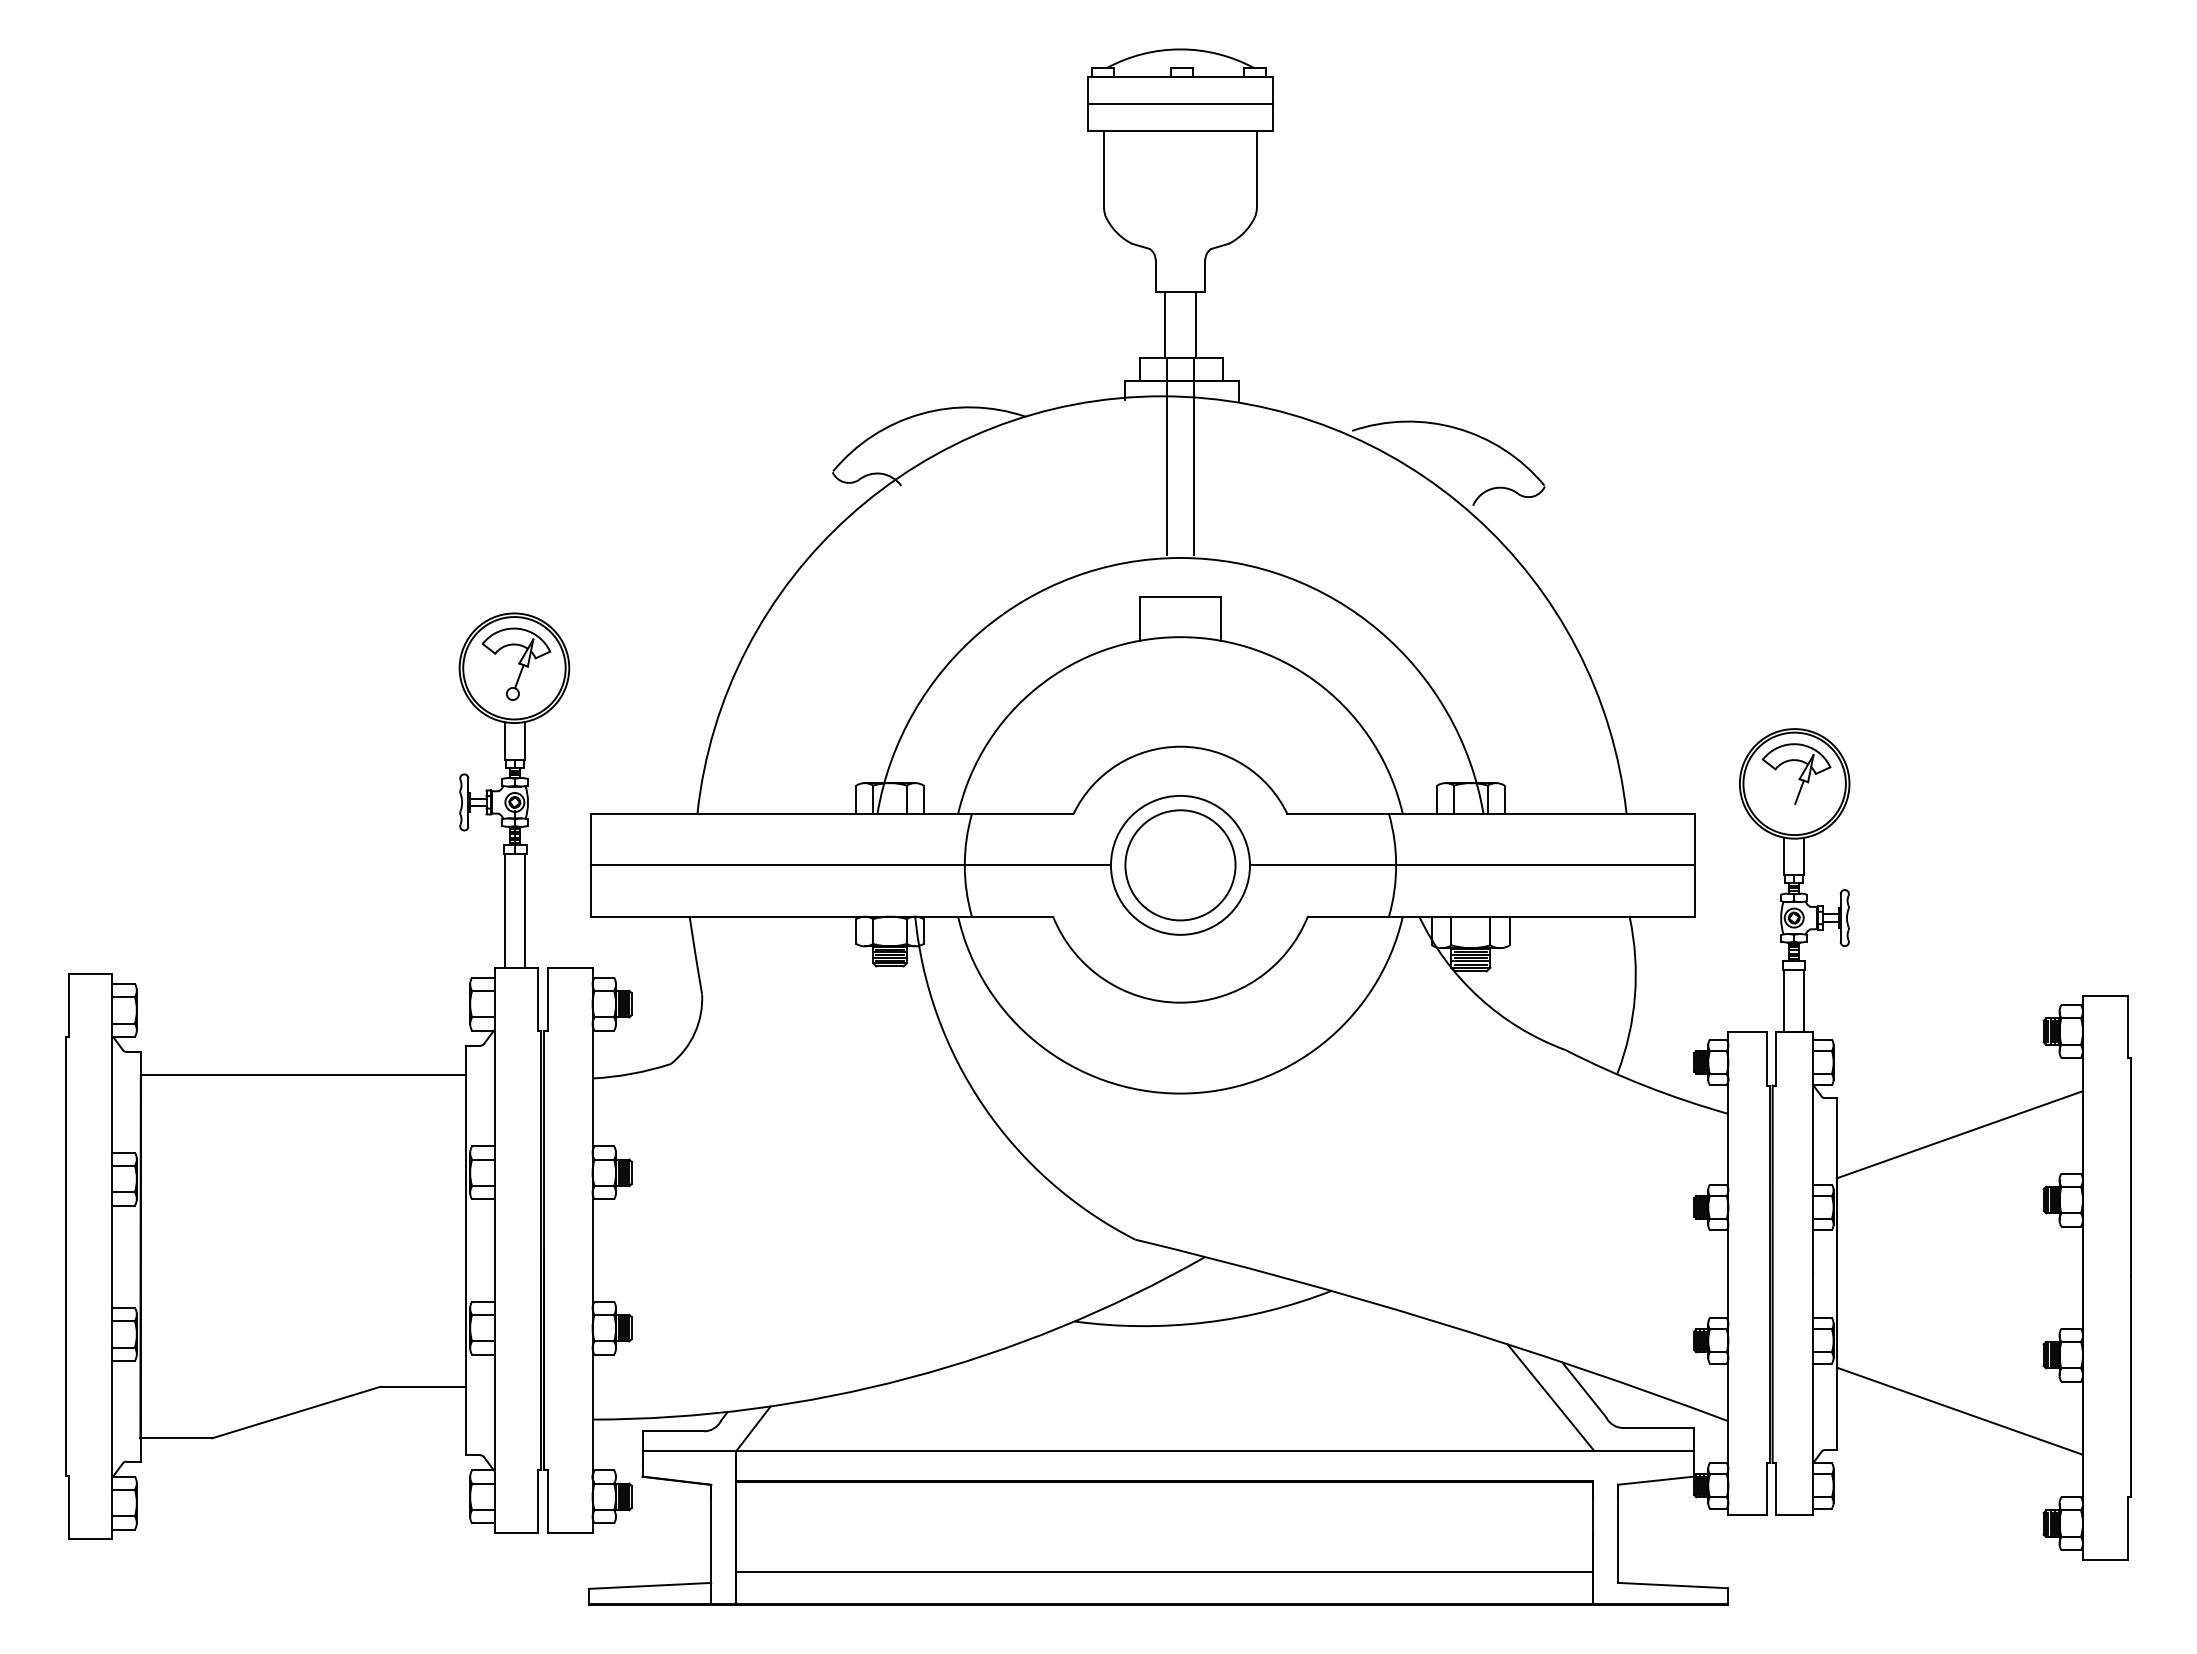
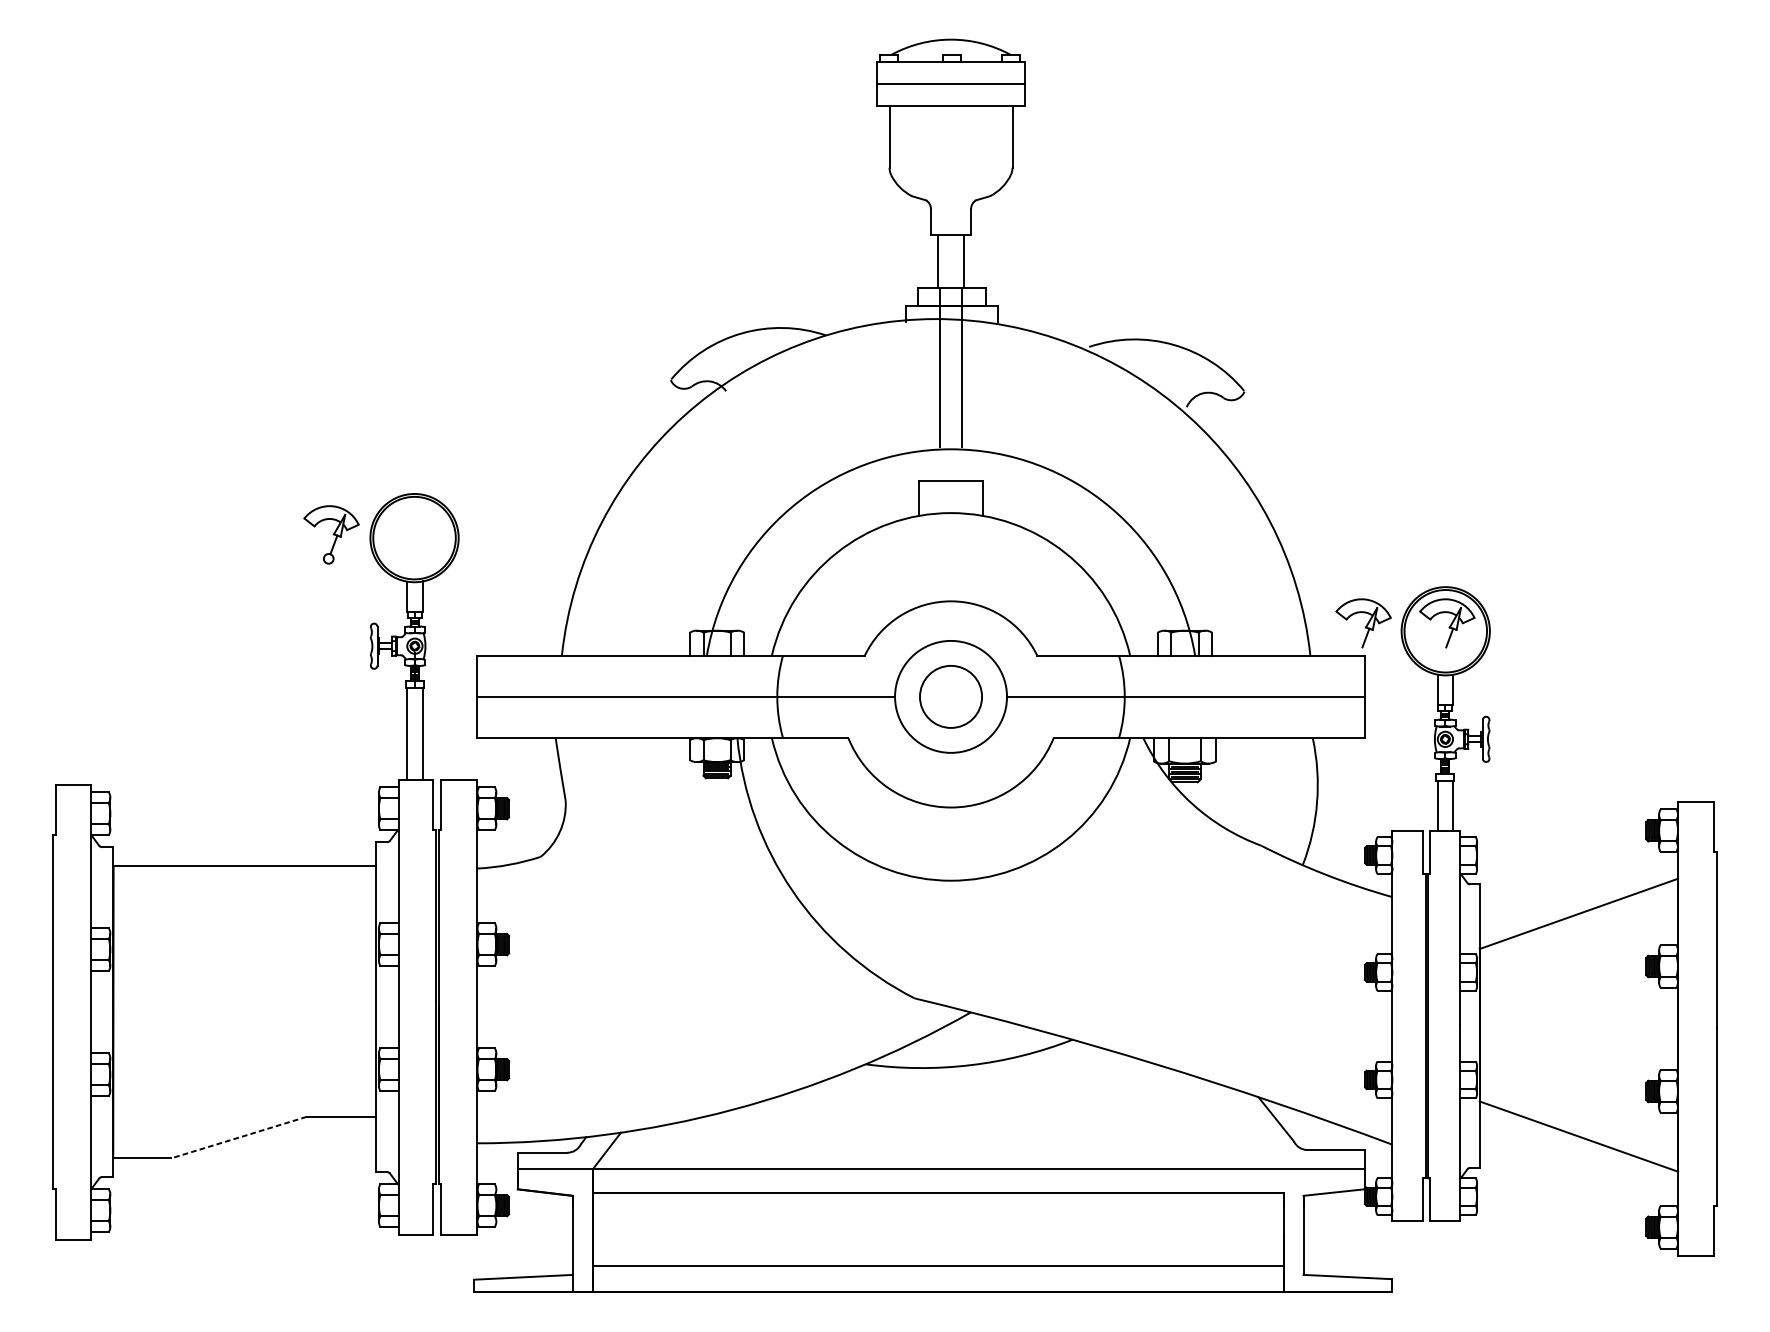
part: (516, 663) -> (331, 534), moved
part: (1692, 773) -> (1363, 622), added
circle: (1180, 865) -> (951, 697), size x0.7
line: (1550, 1397) -> (1249, 1125), removed
line: (295, 1412) -> (238, 1137), solid -> dashed

